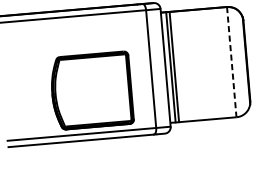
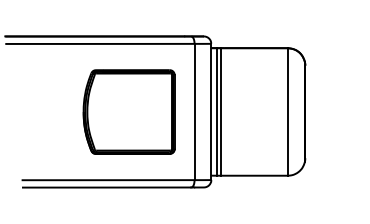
line: (231, 61) -> (287, 111), dashed -> solid
part: (91, 90) -> (128, 111), moved

